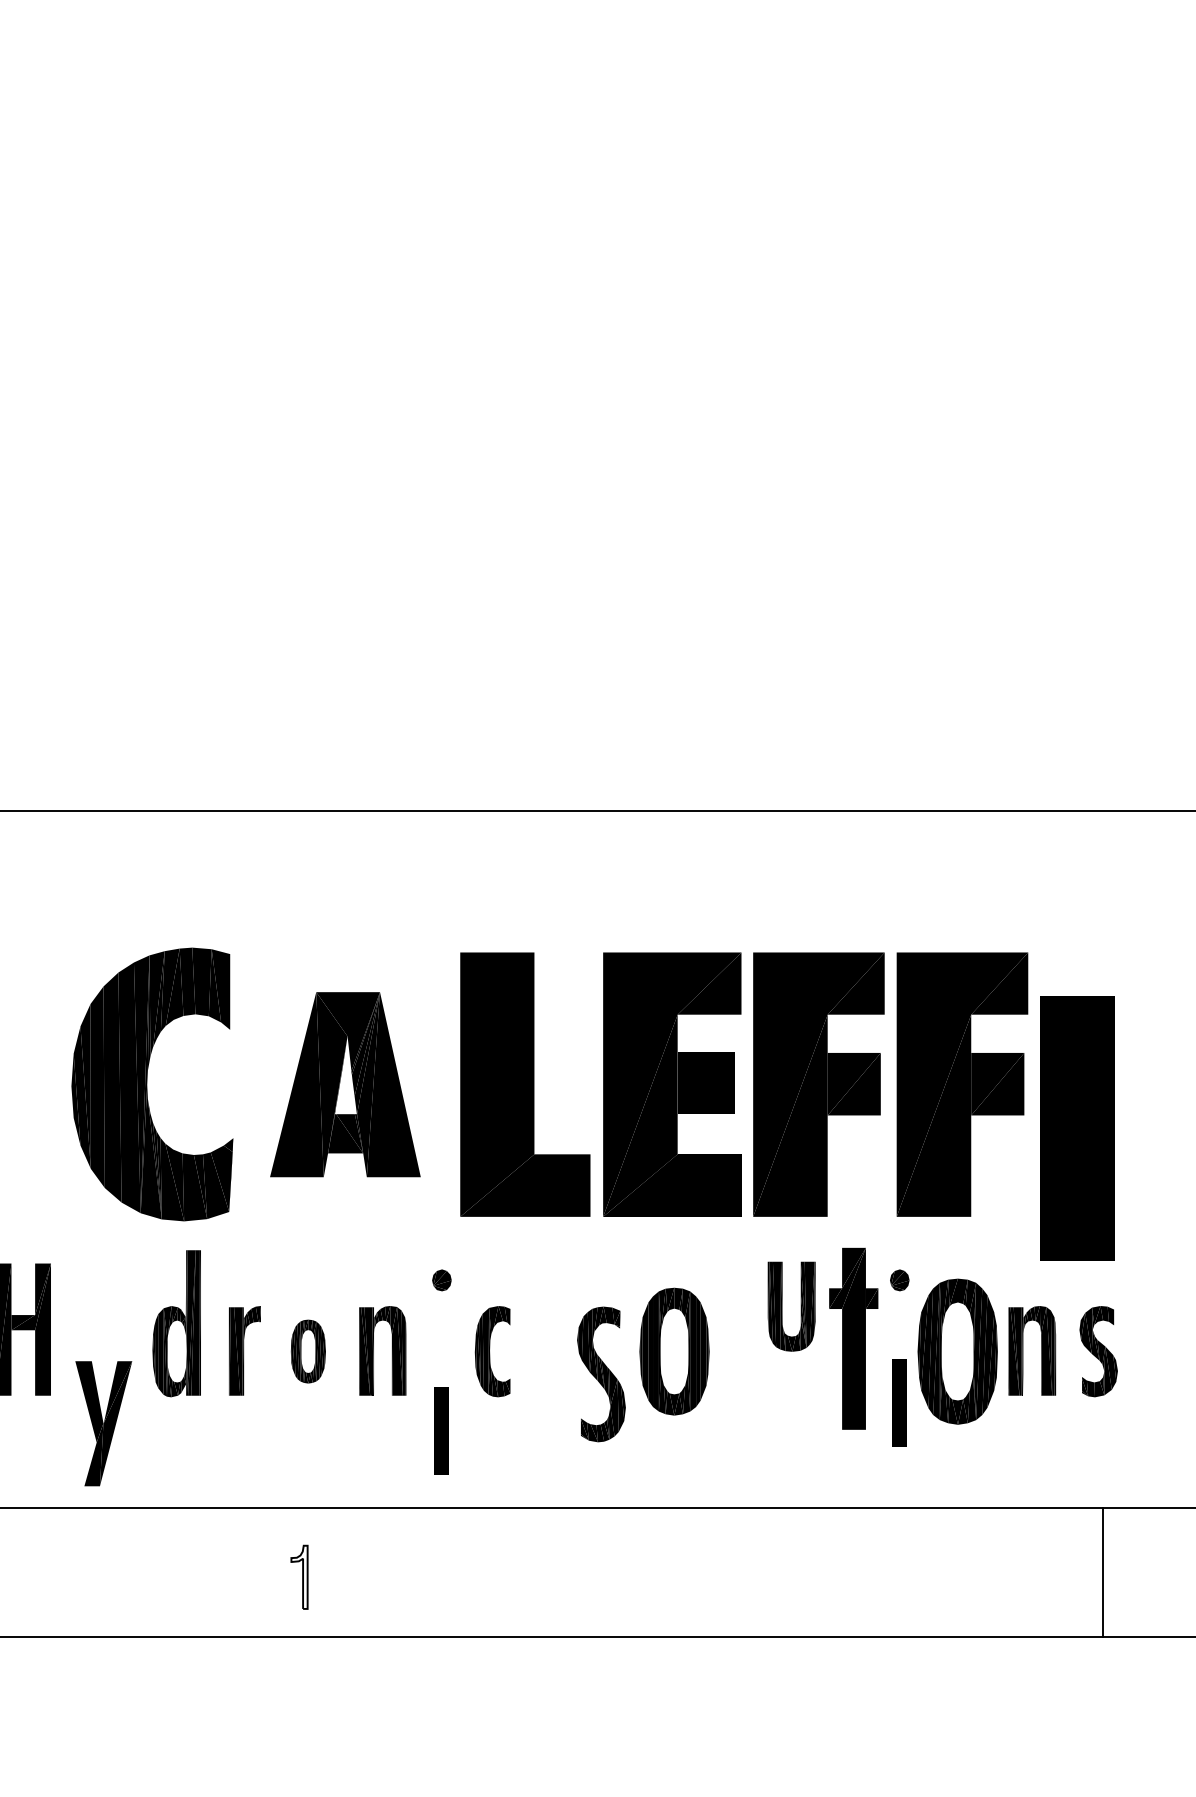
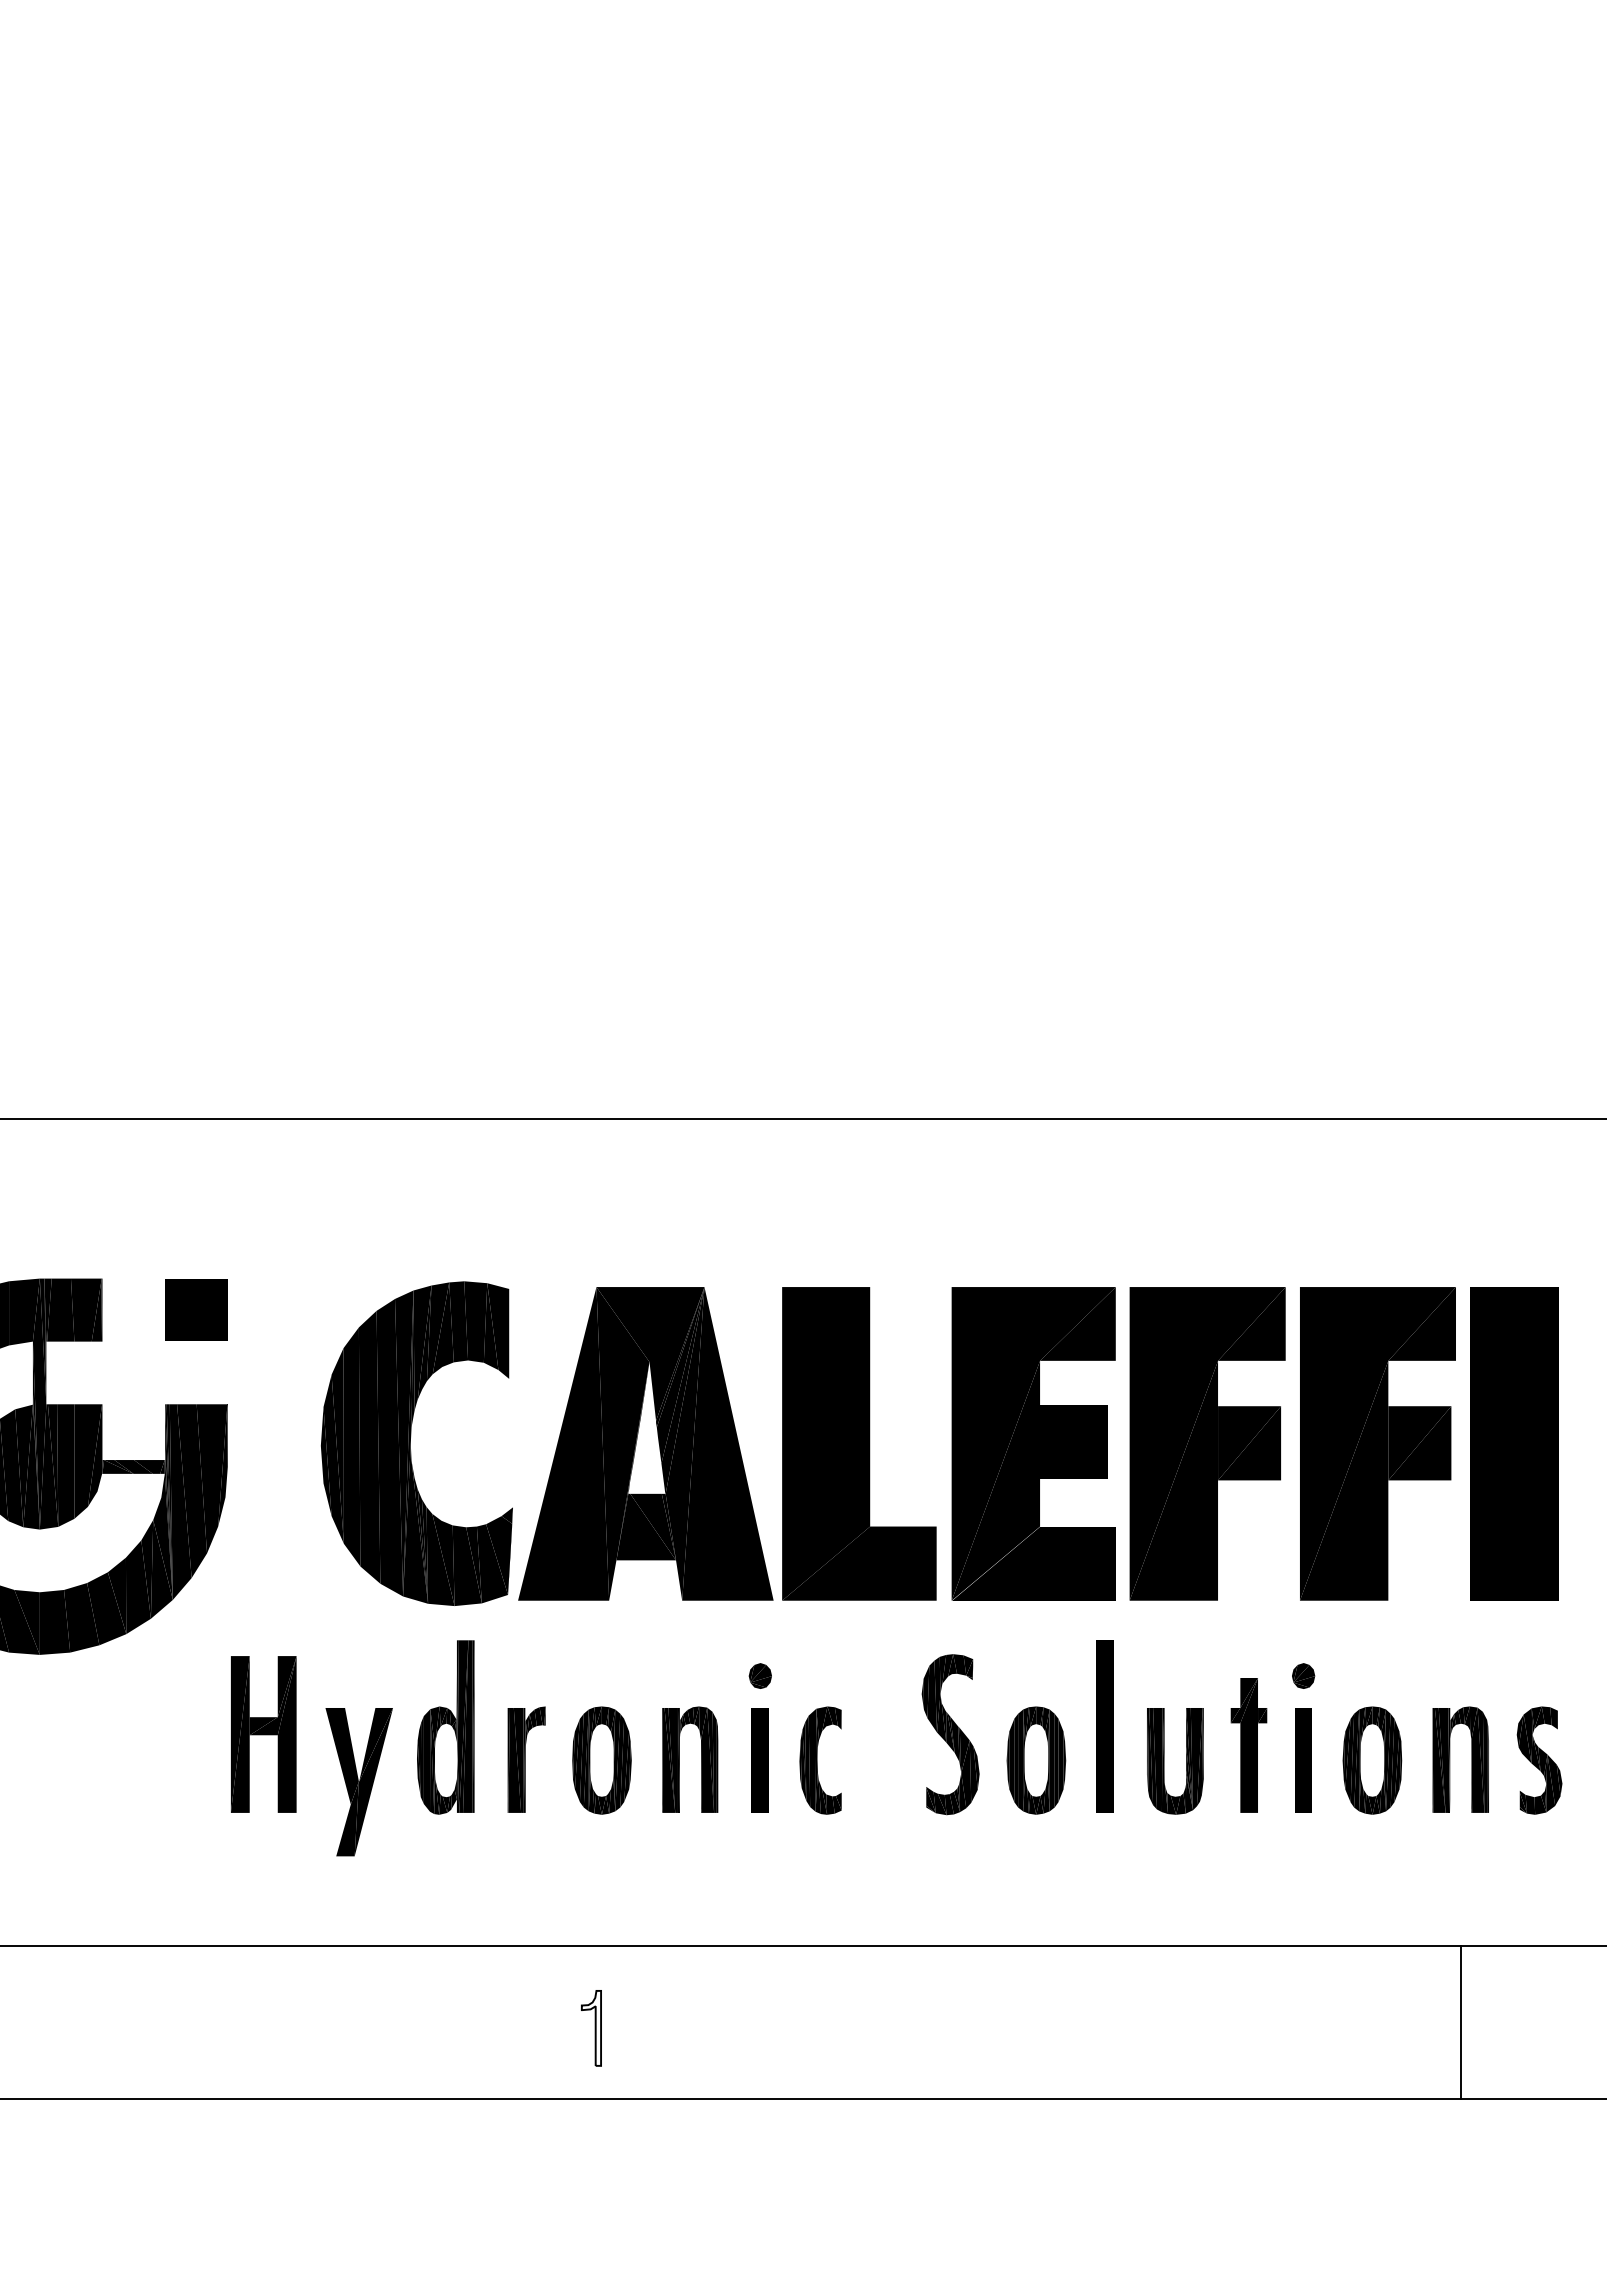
part: (345, 1084) -> (645, 1443), size x1.43
part: (1077, 1128) -> (1514, 1443), moved
part: (782, 1306) -> (1164, 1761), moved
part: (731, 1322) -> (1104, 1726), added
part: (853, 1338) -> (1248, 1745), size x0.62
part: (307, 1351) -> (601, 1760), size x1.43
part: (674, 1351) -> (1036, 1760), size x0.71
part: (957, 1351) -> (1372, 1760), size x0.62
part: (601, 1374) -> (950, 1734), moved
part: (899, 1402) -> (1303, 1760), moved
part: (103, 1424) -> (358, 1782), moved
part: (441, 1430) -> (759, 1760), moved
line: (1102, 1572) -> (1460, 2022), moved

